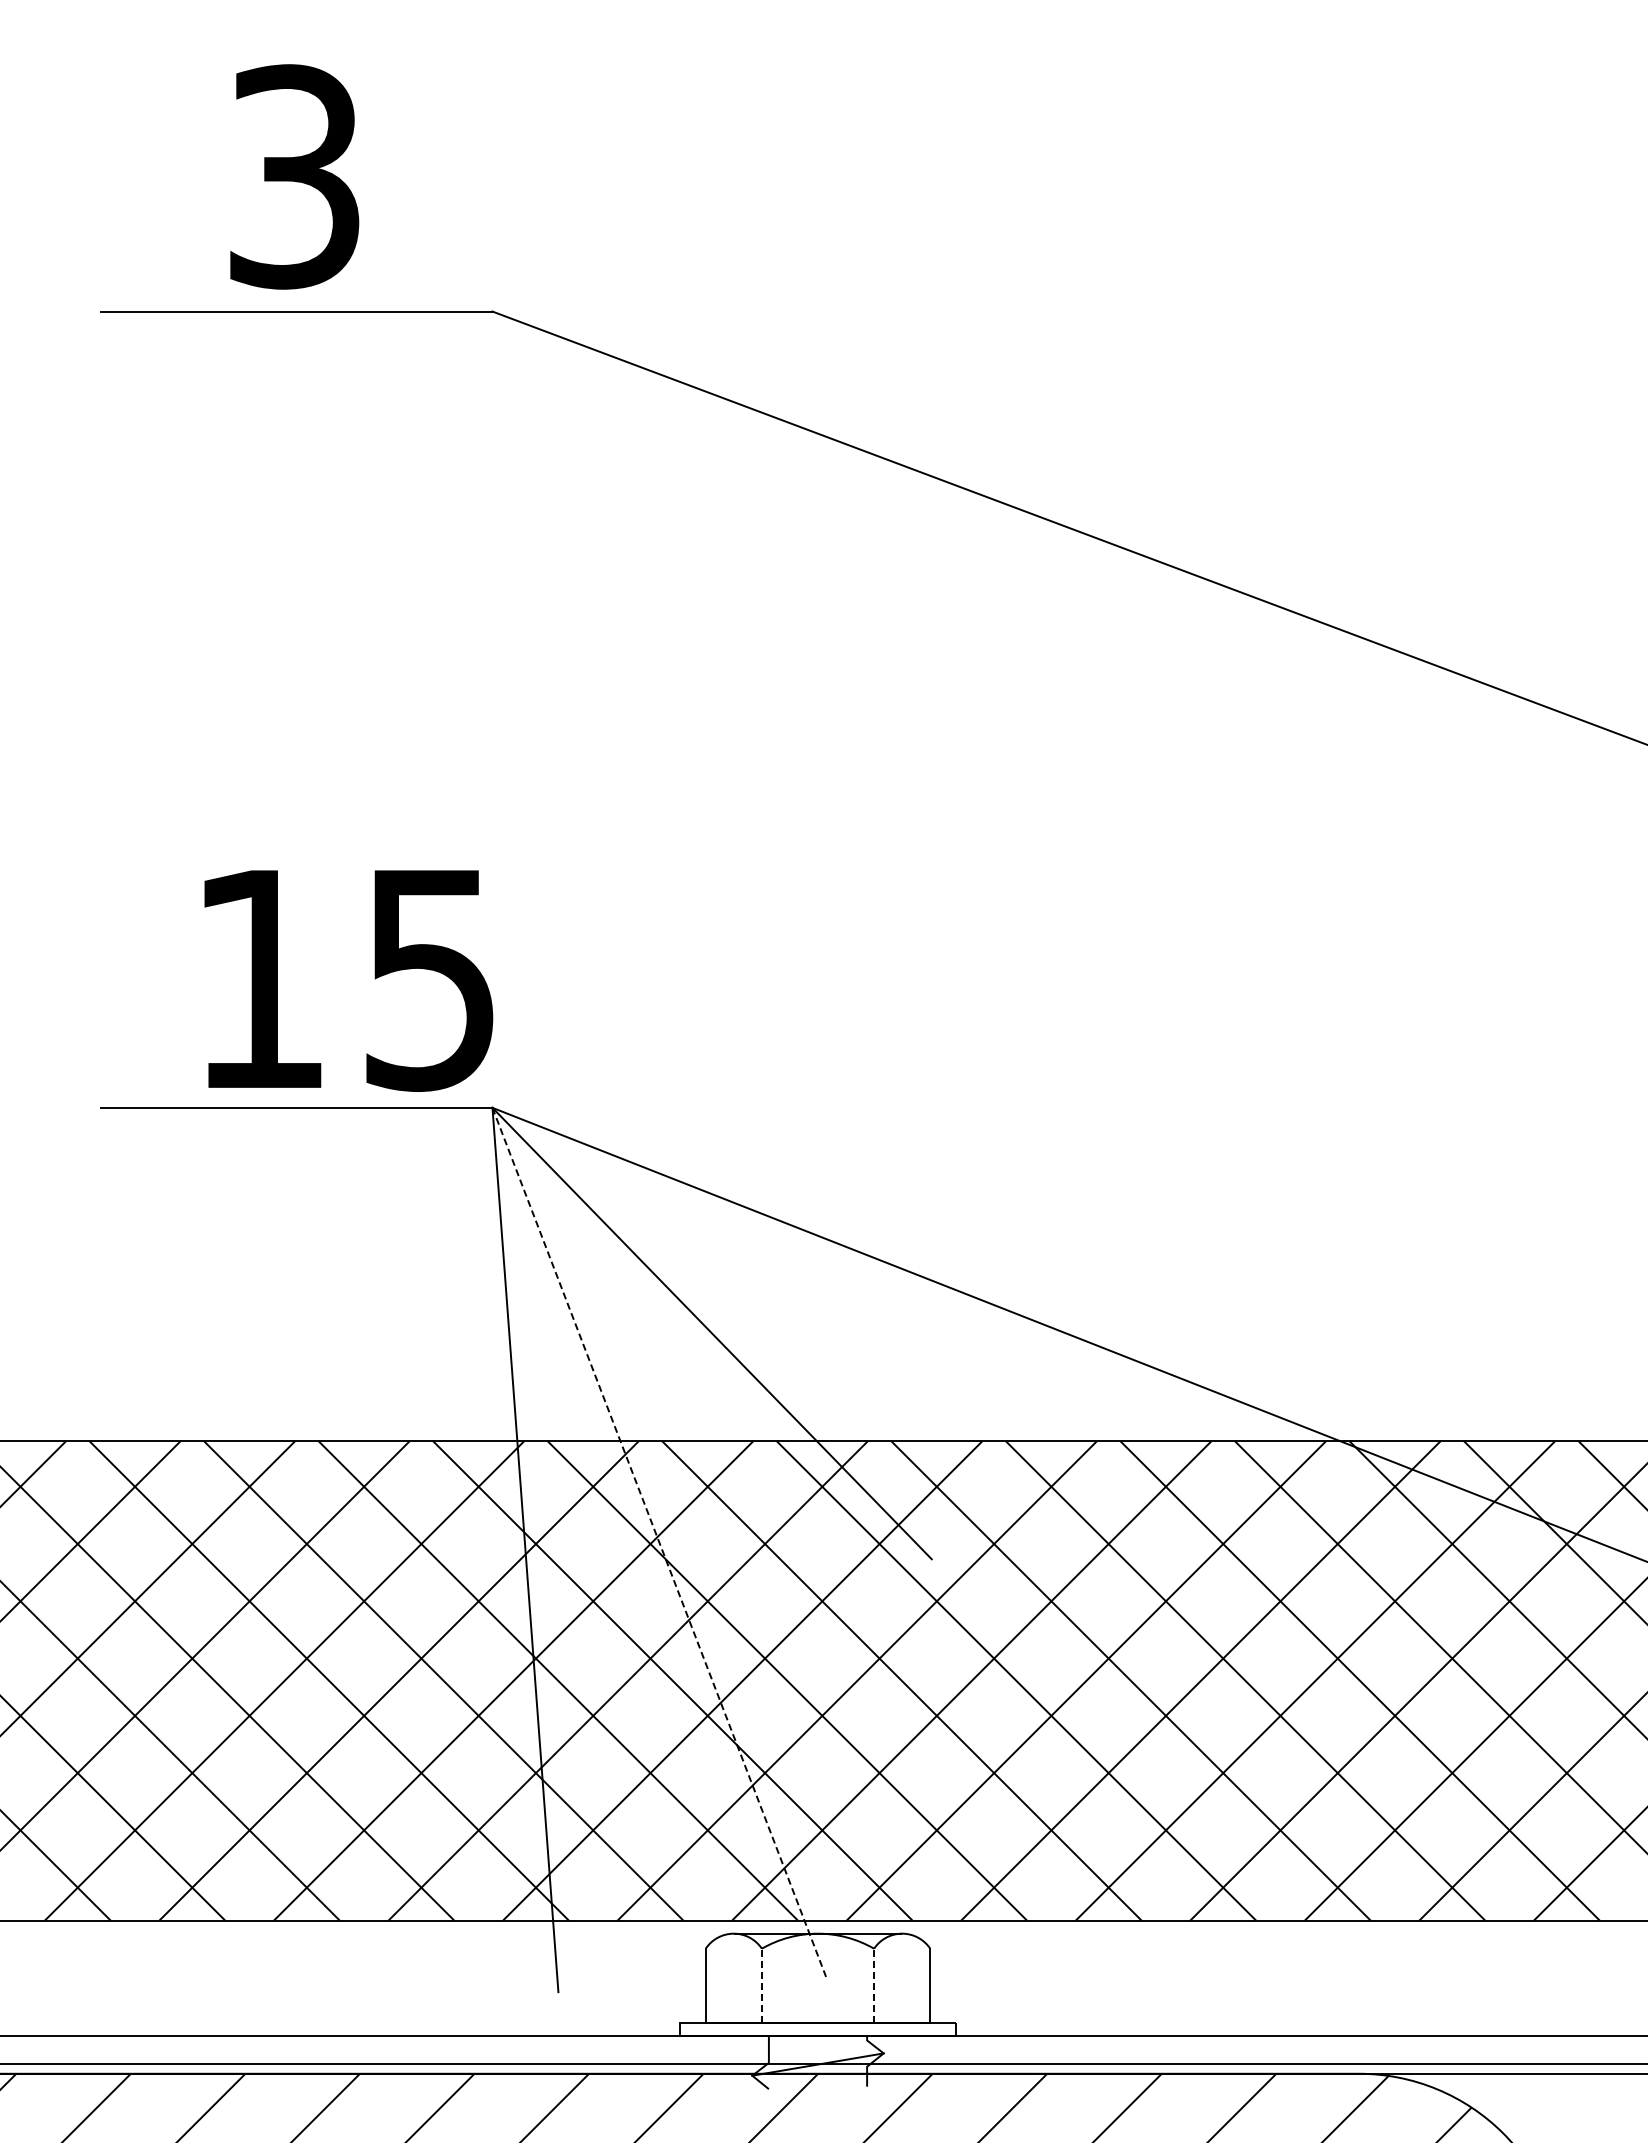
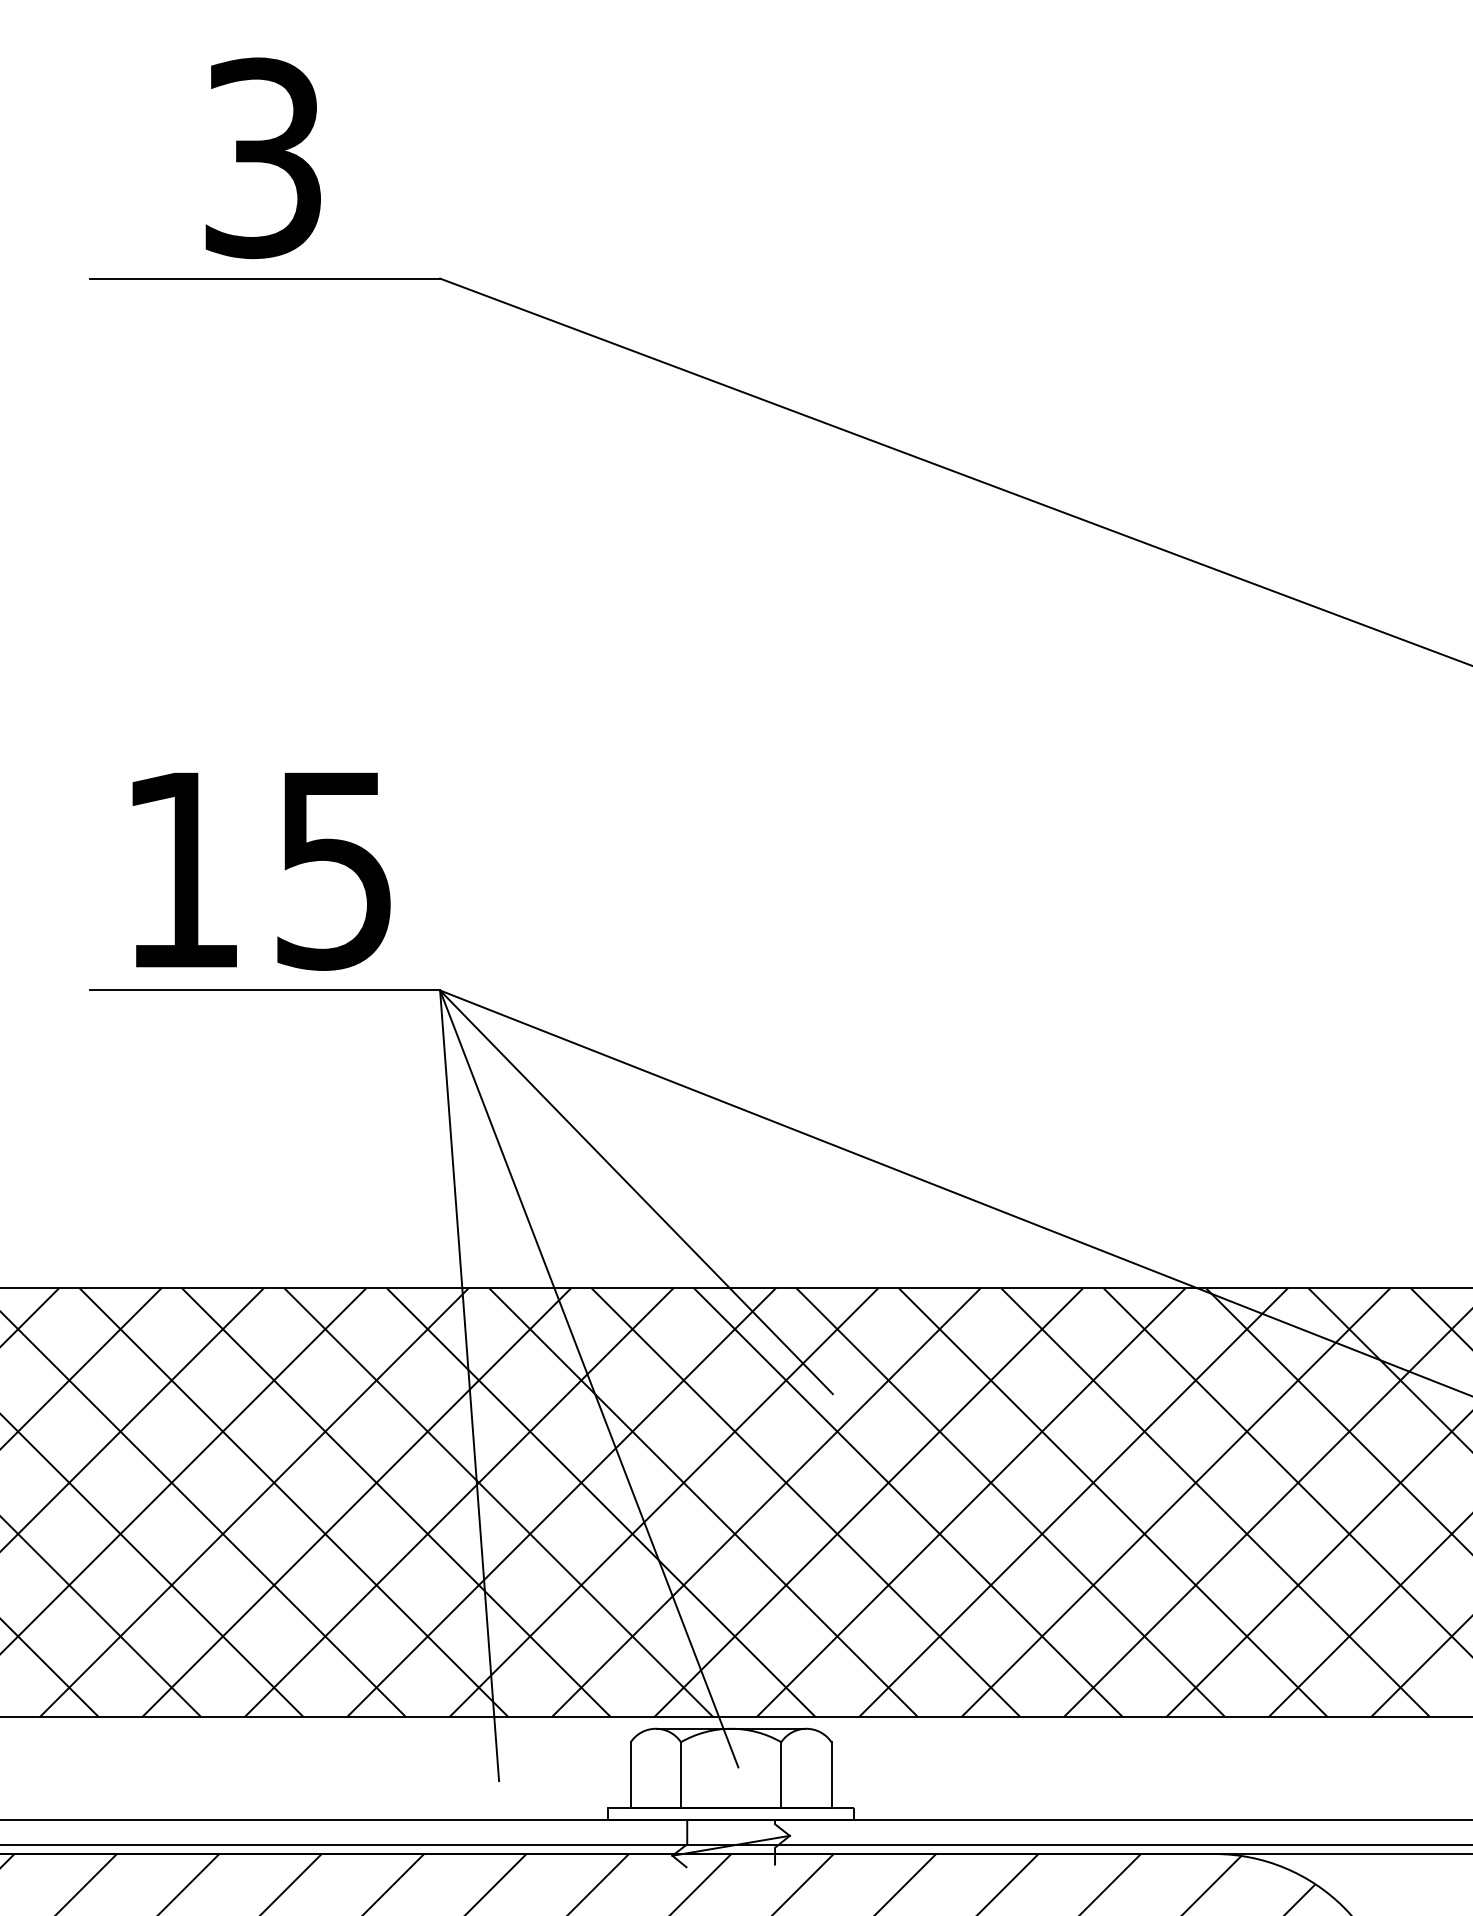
text: (348, 980) -> (261, 871), moved
line: (659, 1542) -> (589, 1379), dashed -> solid
line: (761, 1985) -> (680, 1775), dashed -> solid
line: (874, 1985) -> (781, 1775), dashed -> solid

